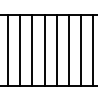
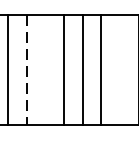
line: (32, 50) -> (45, 69), removed
line: (80, 50) -> (119, 69), removed
line: (20, 51) -> (26, 70), solid -> dashed

